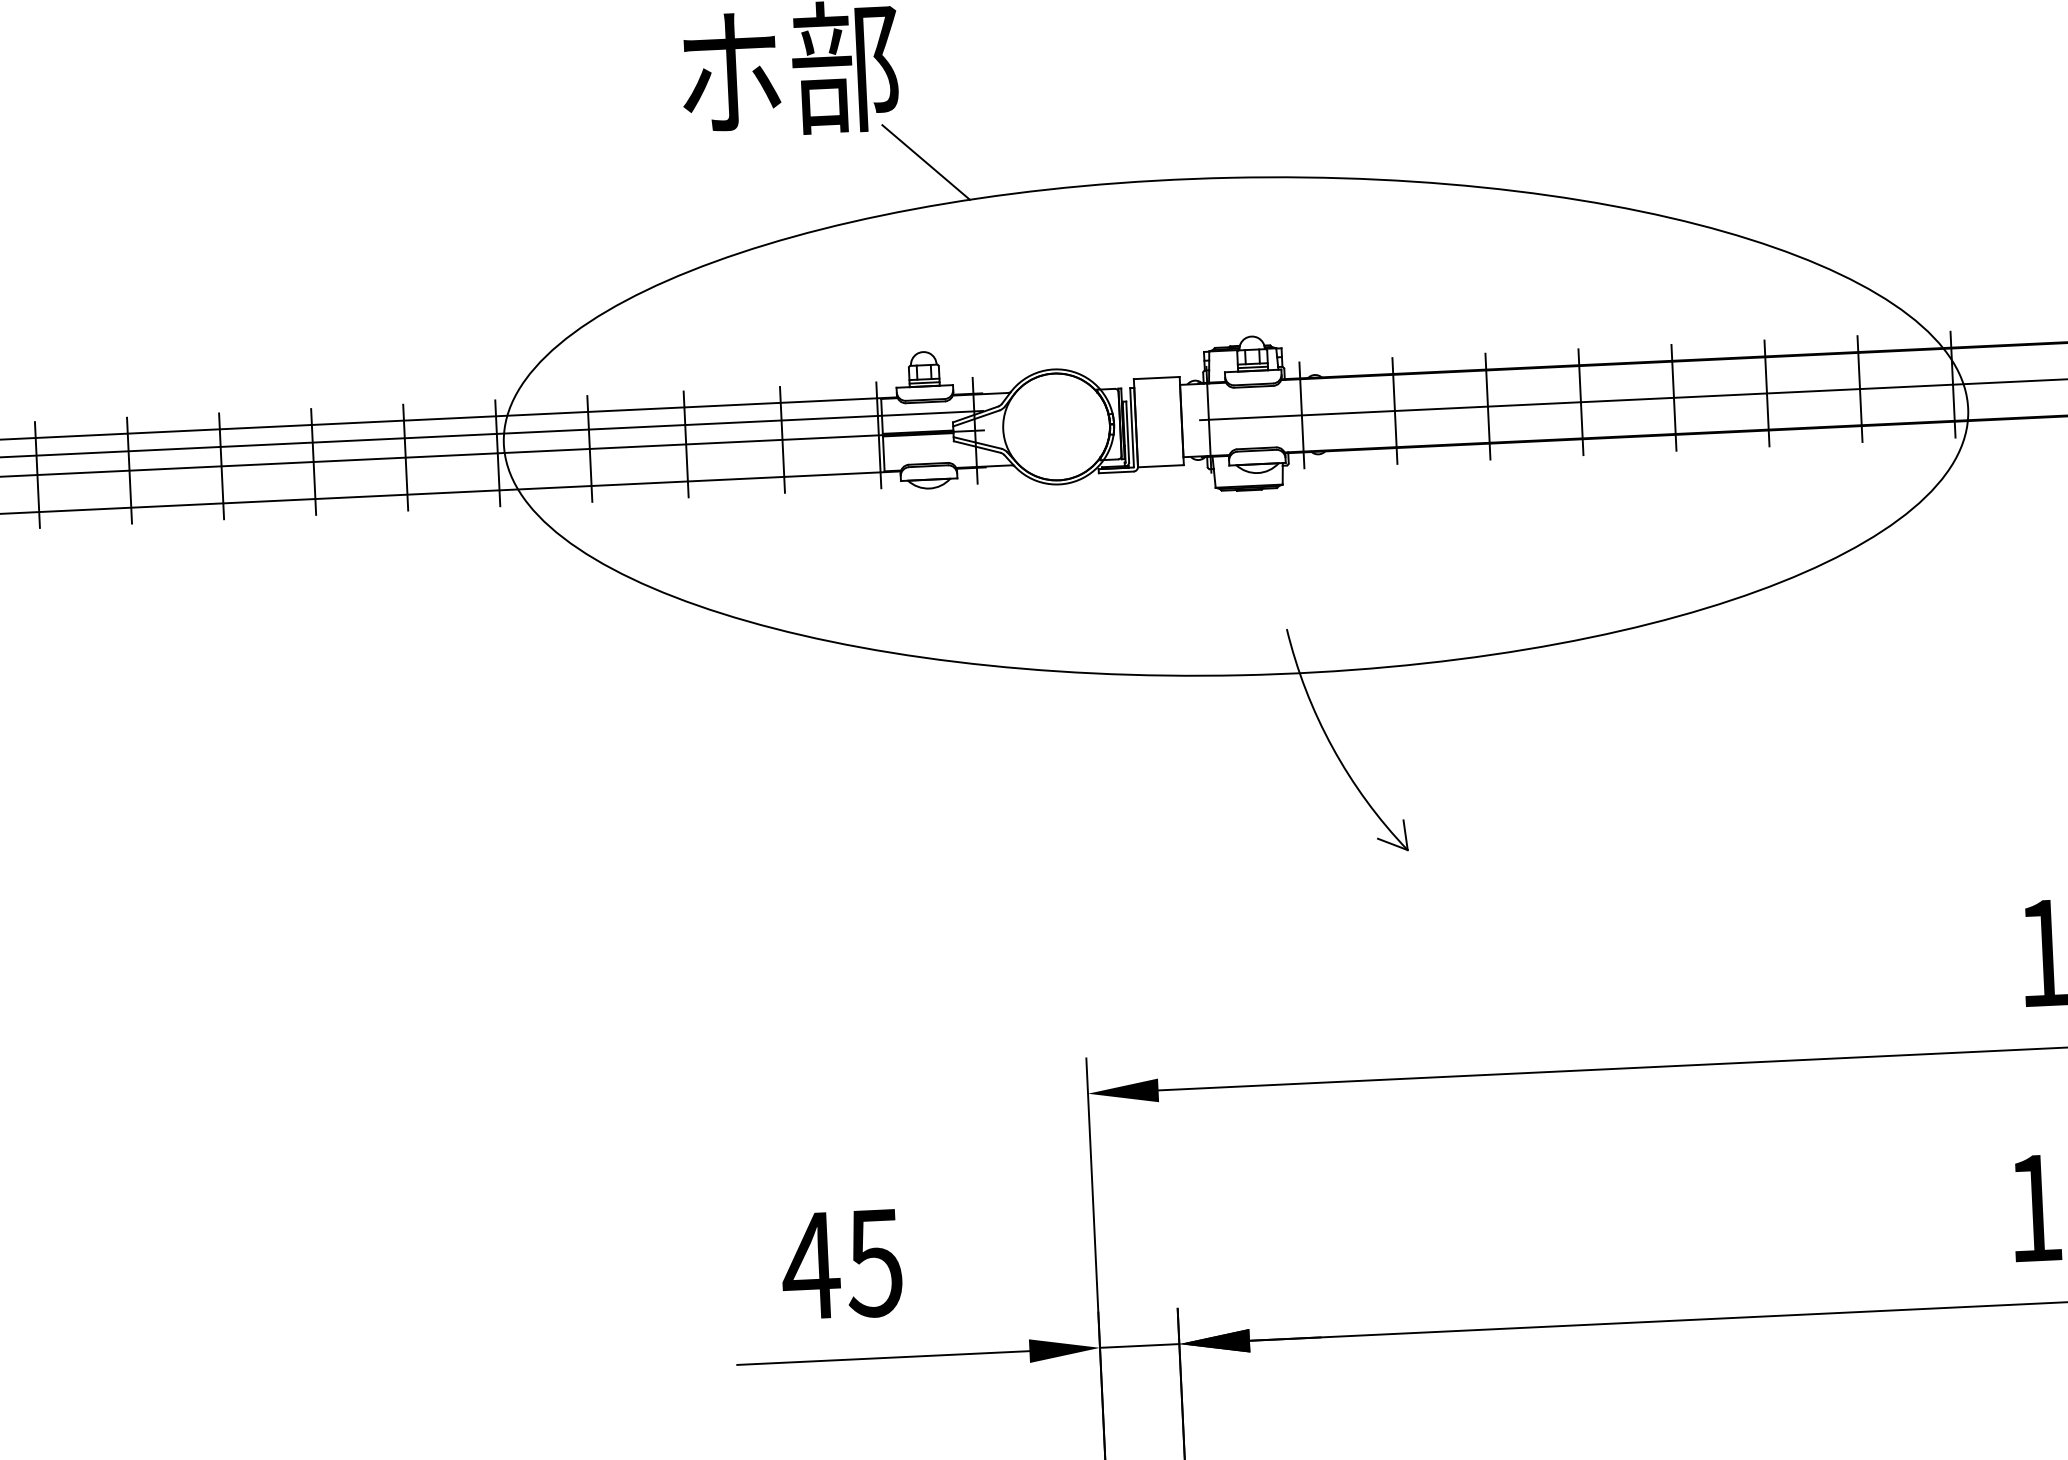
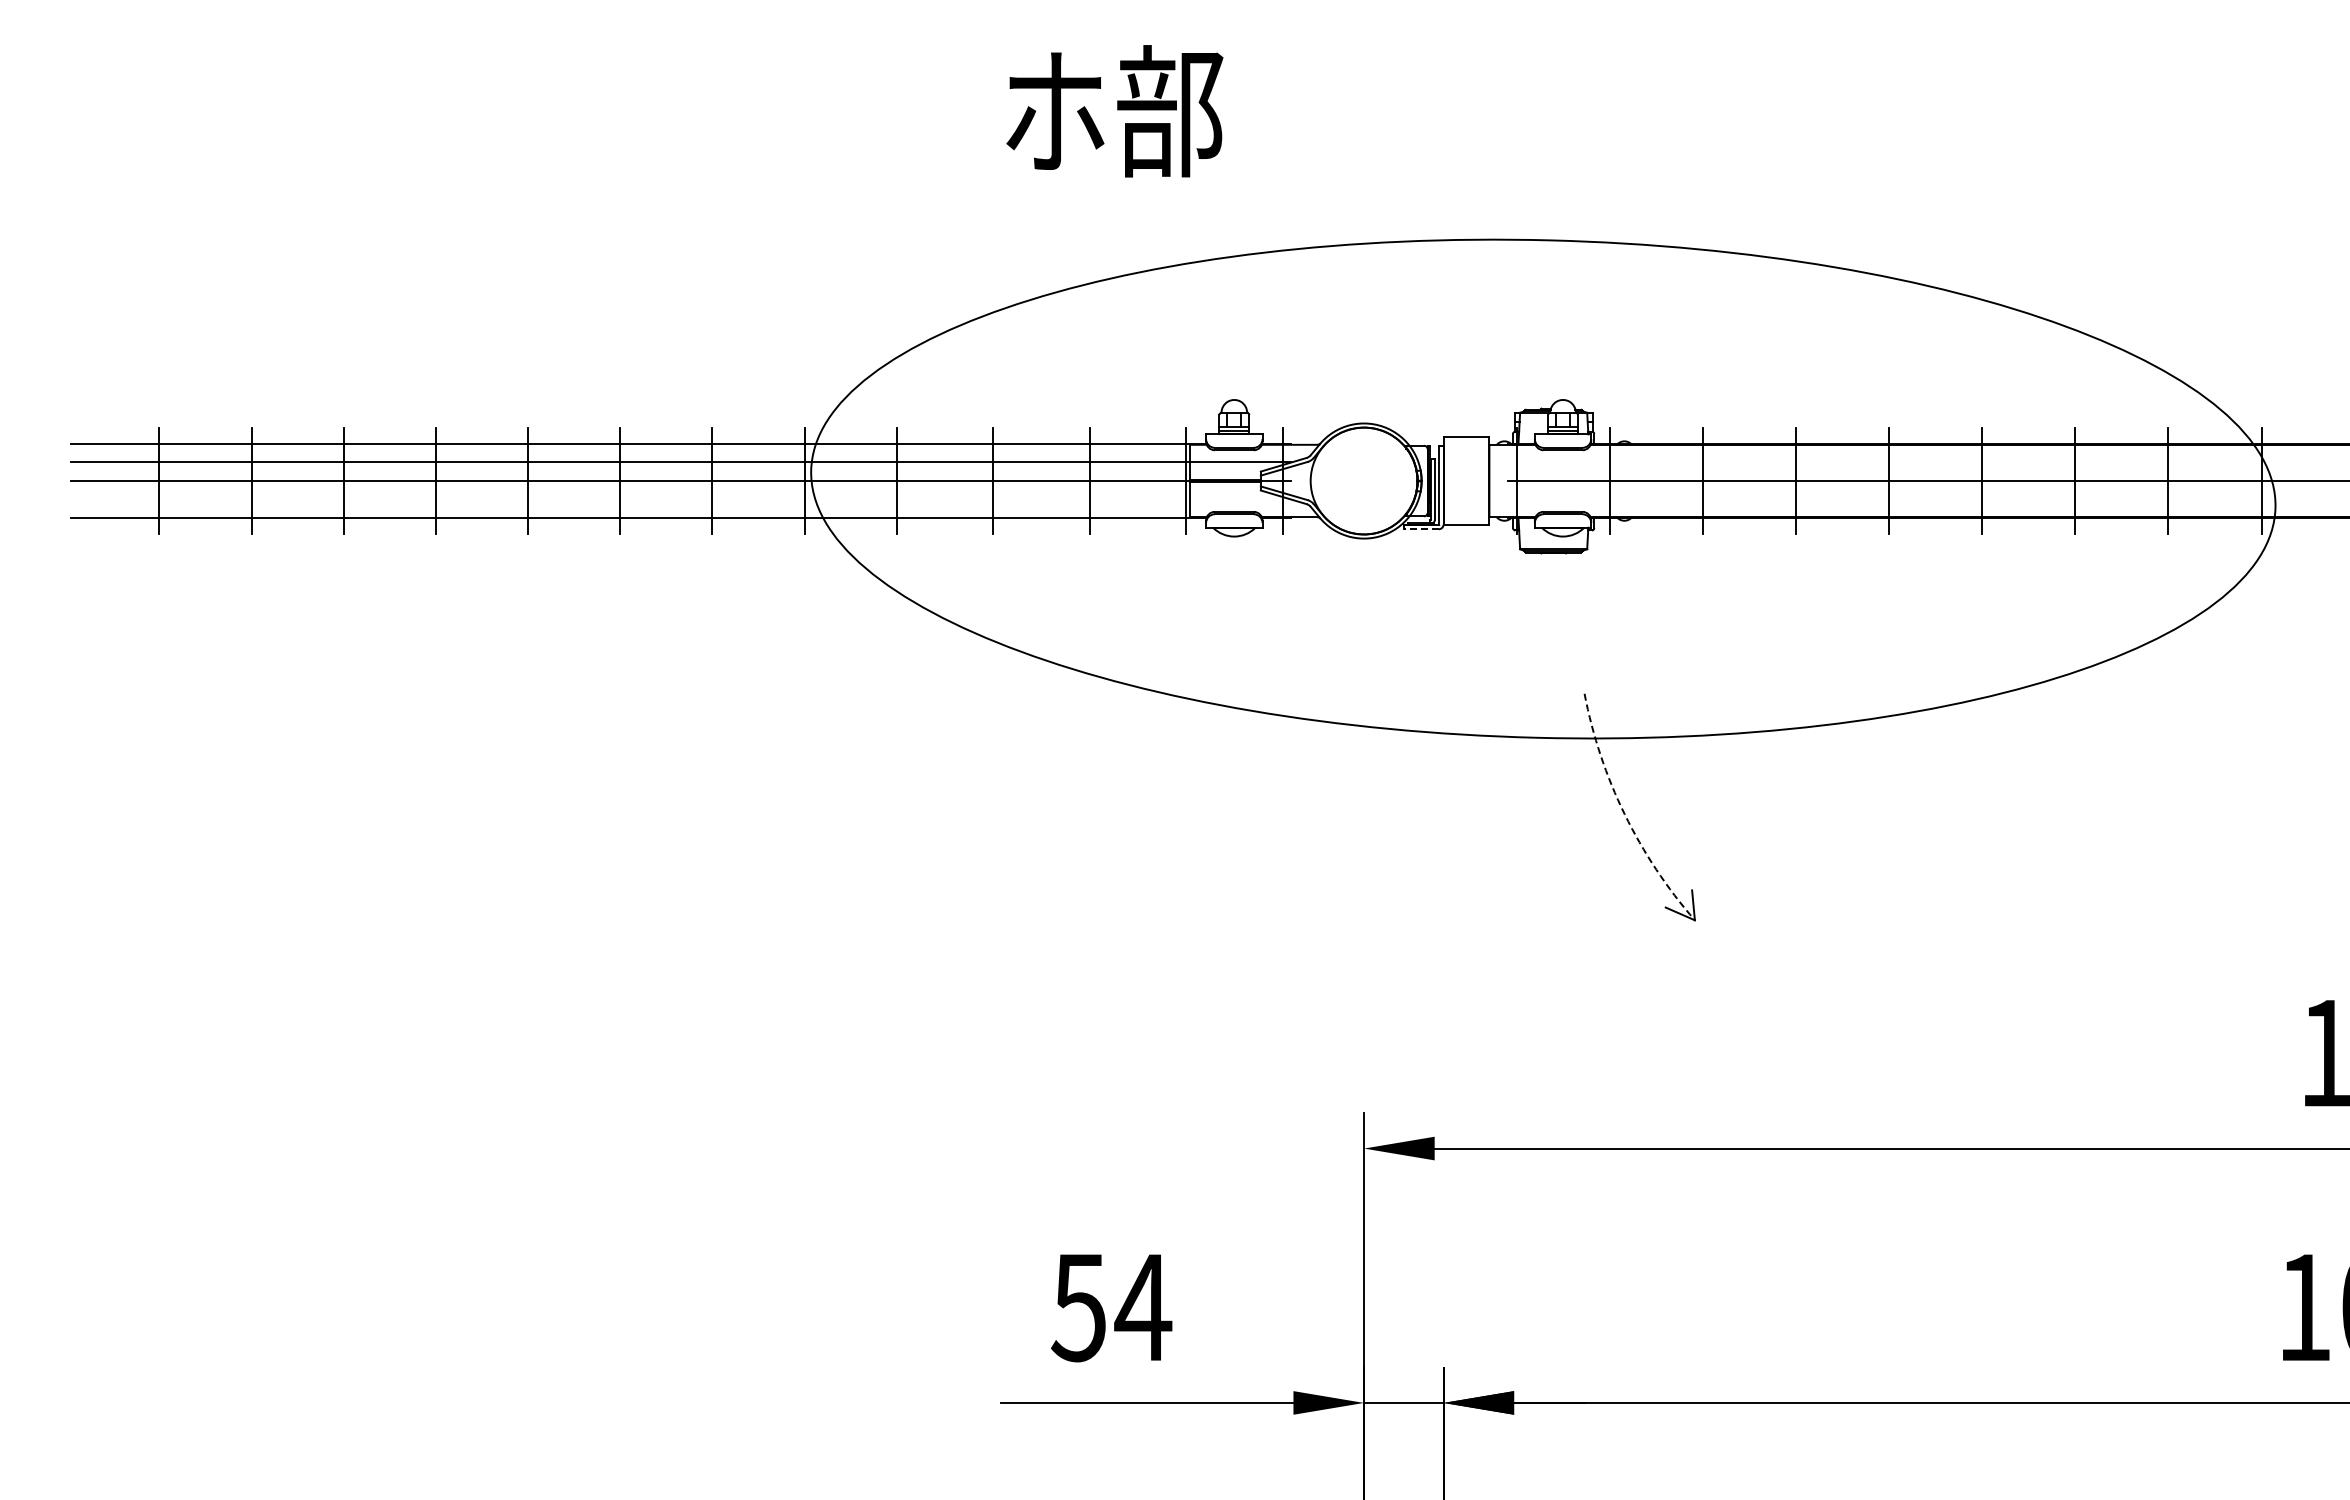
line: (926, 162) -> (1246, 210), removed
line: (1116, 472) -> (1421, 529), solid -> dashed
arc: (1332, 747) -> (1624, 814), solid -> dashed
text: (843, 1265) -> (1111, 1308), 45 -> 54

